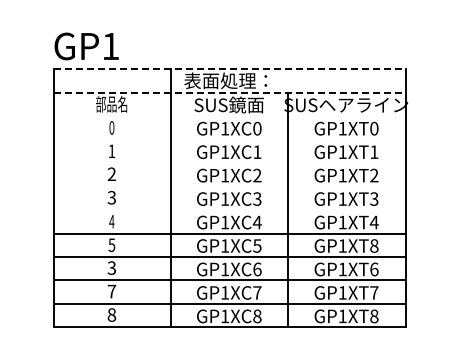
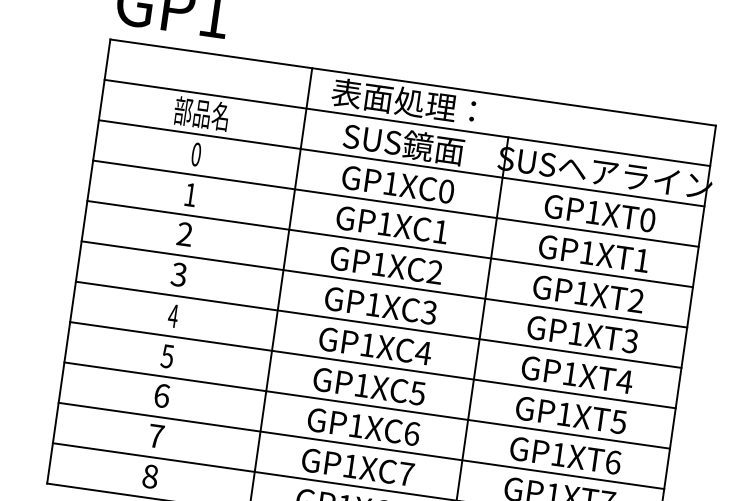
line: (229, 69) -> (412, 82), dashed -> solid
line: (229, 92) -> (407, 122), dashed -> solid
line: (229, 116) -> (401, 163), added
line: (229, 139) -> (395, 203), added
line: (229, 163) -> (389, 244), added
line: (229, 186) -> (384, 284), added
line: (229, 210) -> (378, 325), added
text: (374, 245) -> (619, 421), GP1XT8 -> GP1XT5
text: (111, 267) -> (161, 394), 3 -> 6

